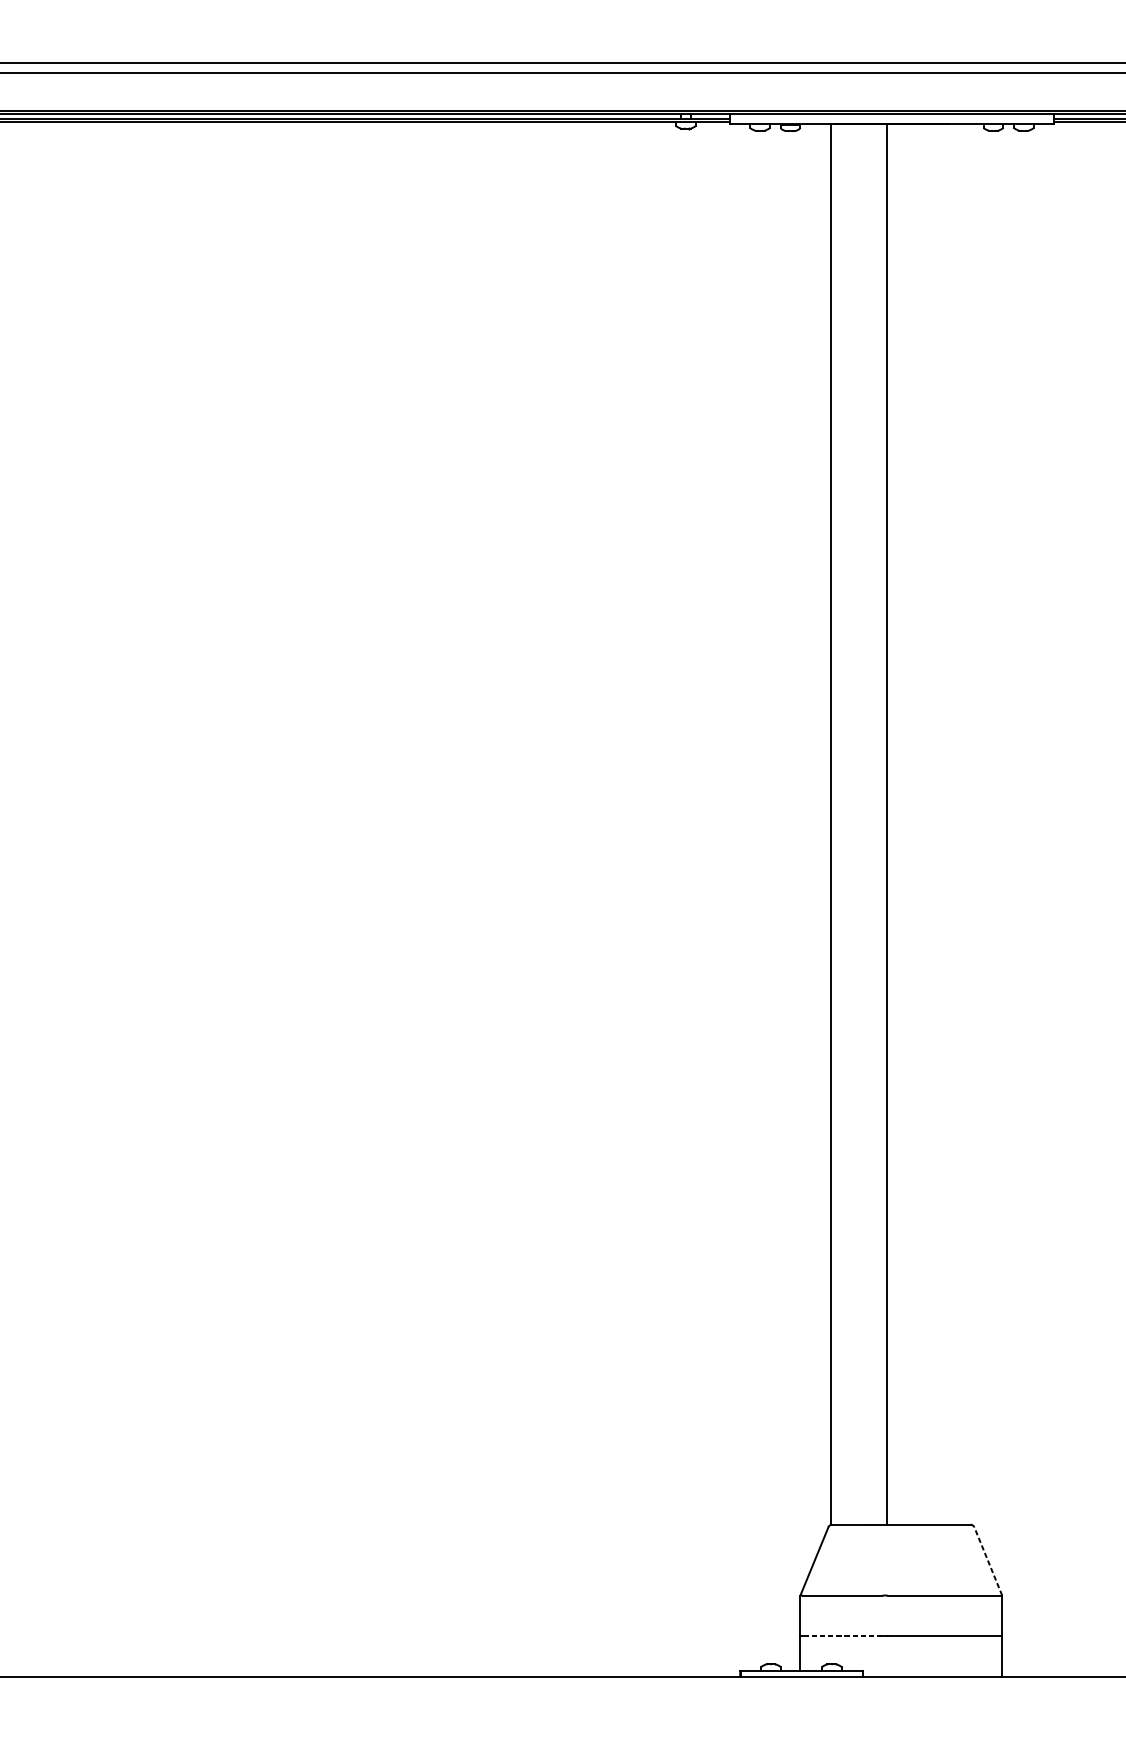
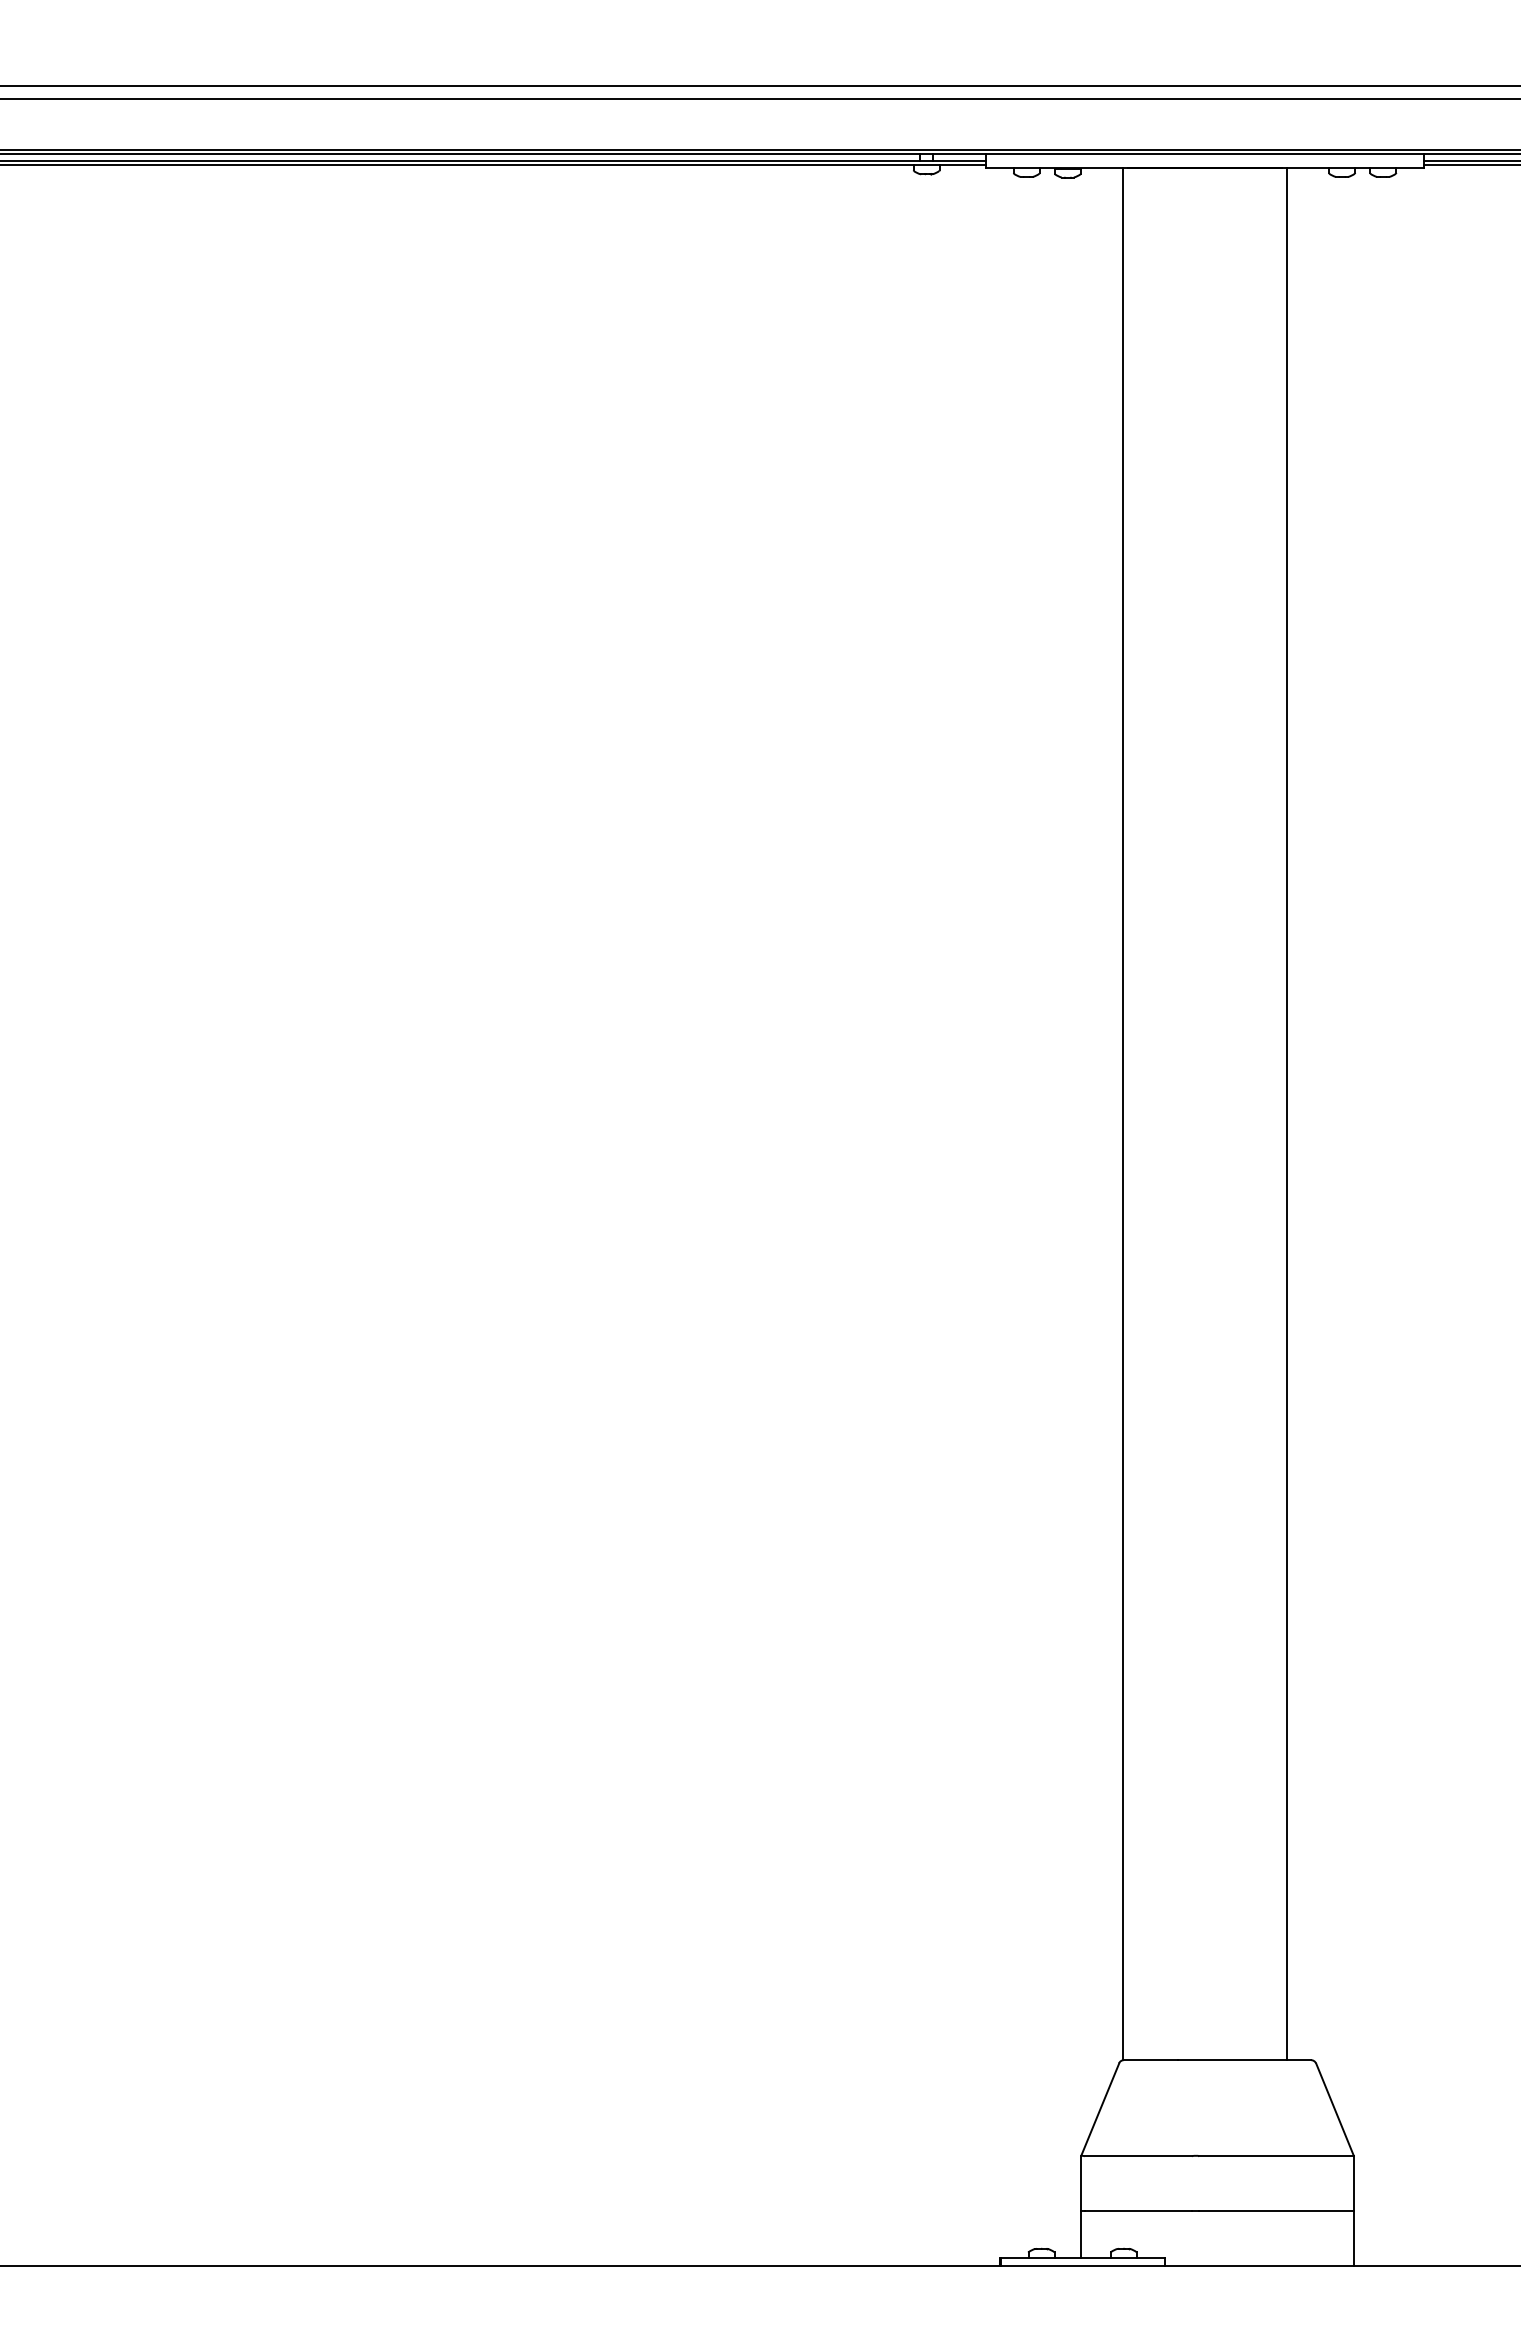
line: (887, 823) -> (1287, 1113), moved
line: (988, 1561) -> (1335, 2109), dashed -> solid
line: (842, 1635) -> (1137, 2210), dashed -> solid

